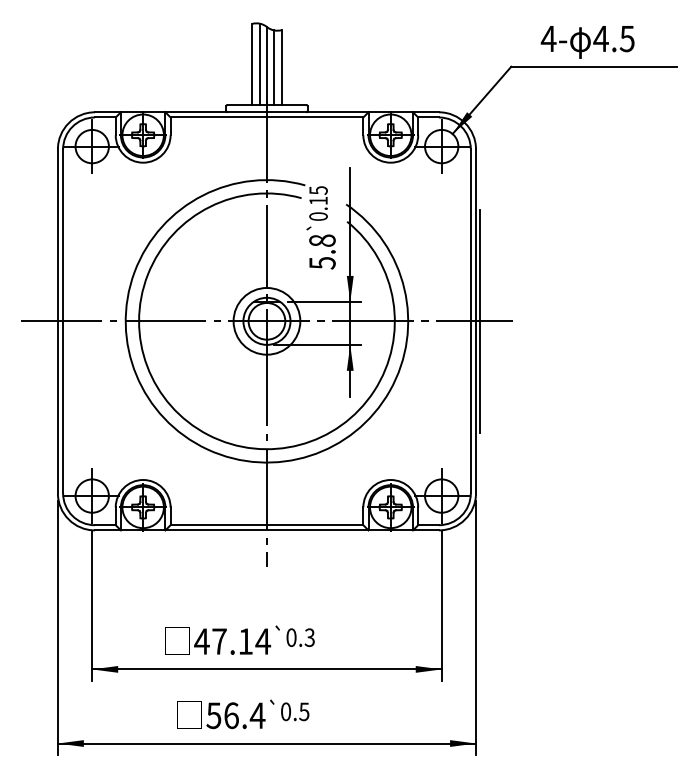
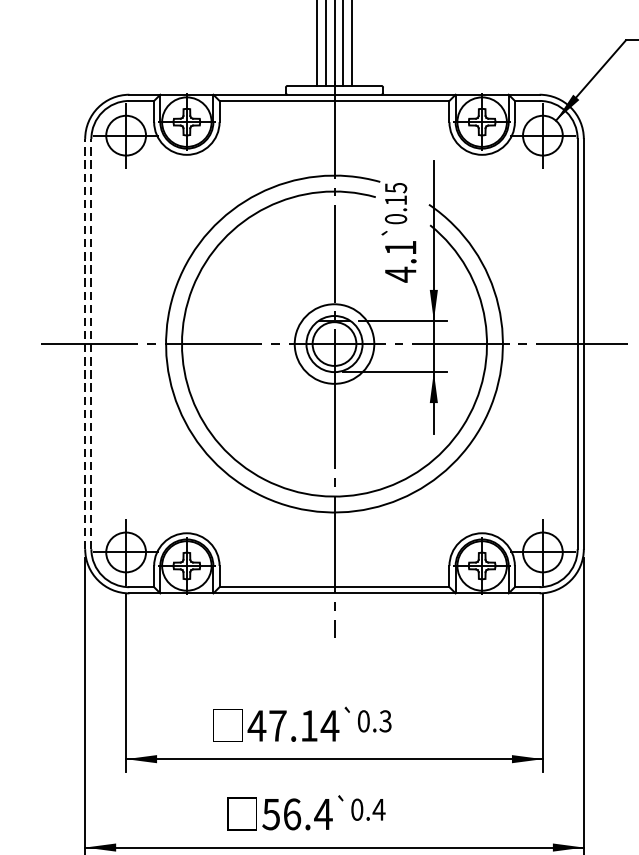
text: (322, 251) -> (400, 260), 5.8 -> 4.1
line: (57, 321) -> (84, 344), solid -> dashed
line: (63, 321) -> (91, 344), solid -> dashed
line: (479, 321) -> (587, 344), removed
text: (303, 711) -> (378, 809), 0.5 -> 0.4

